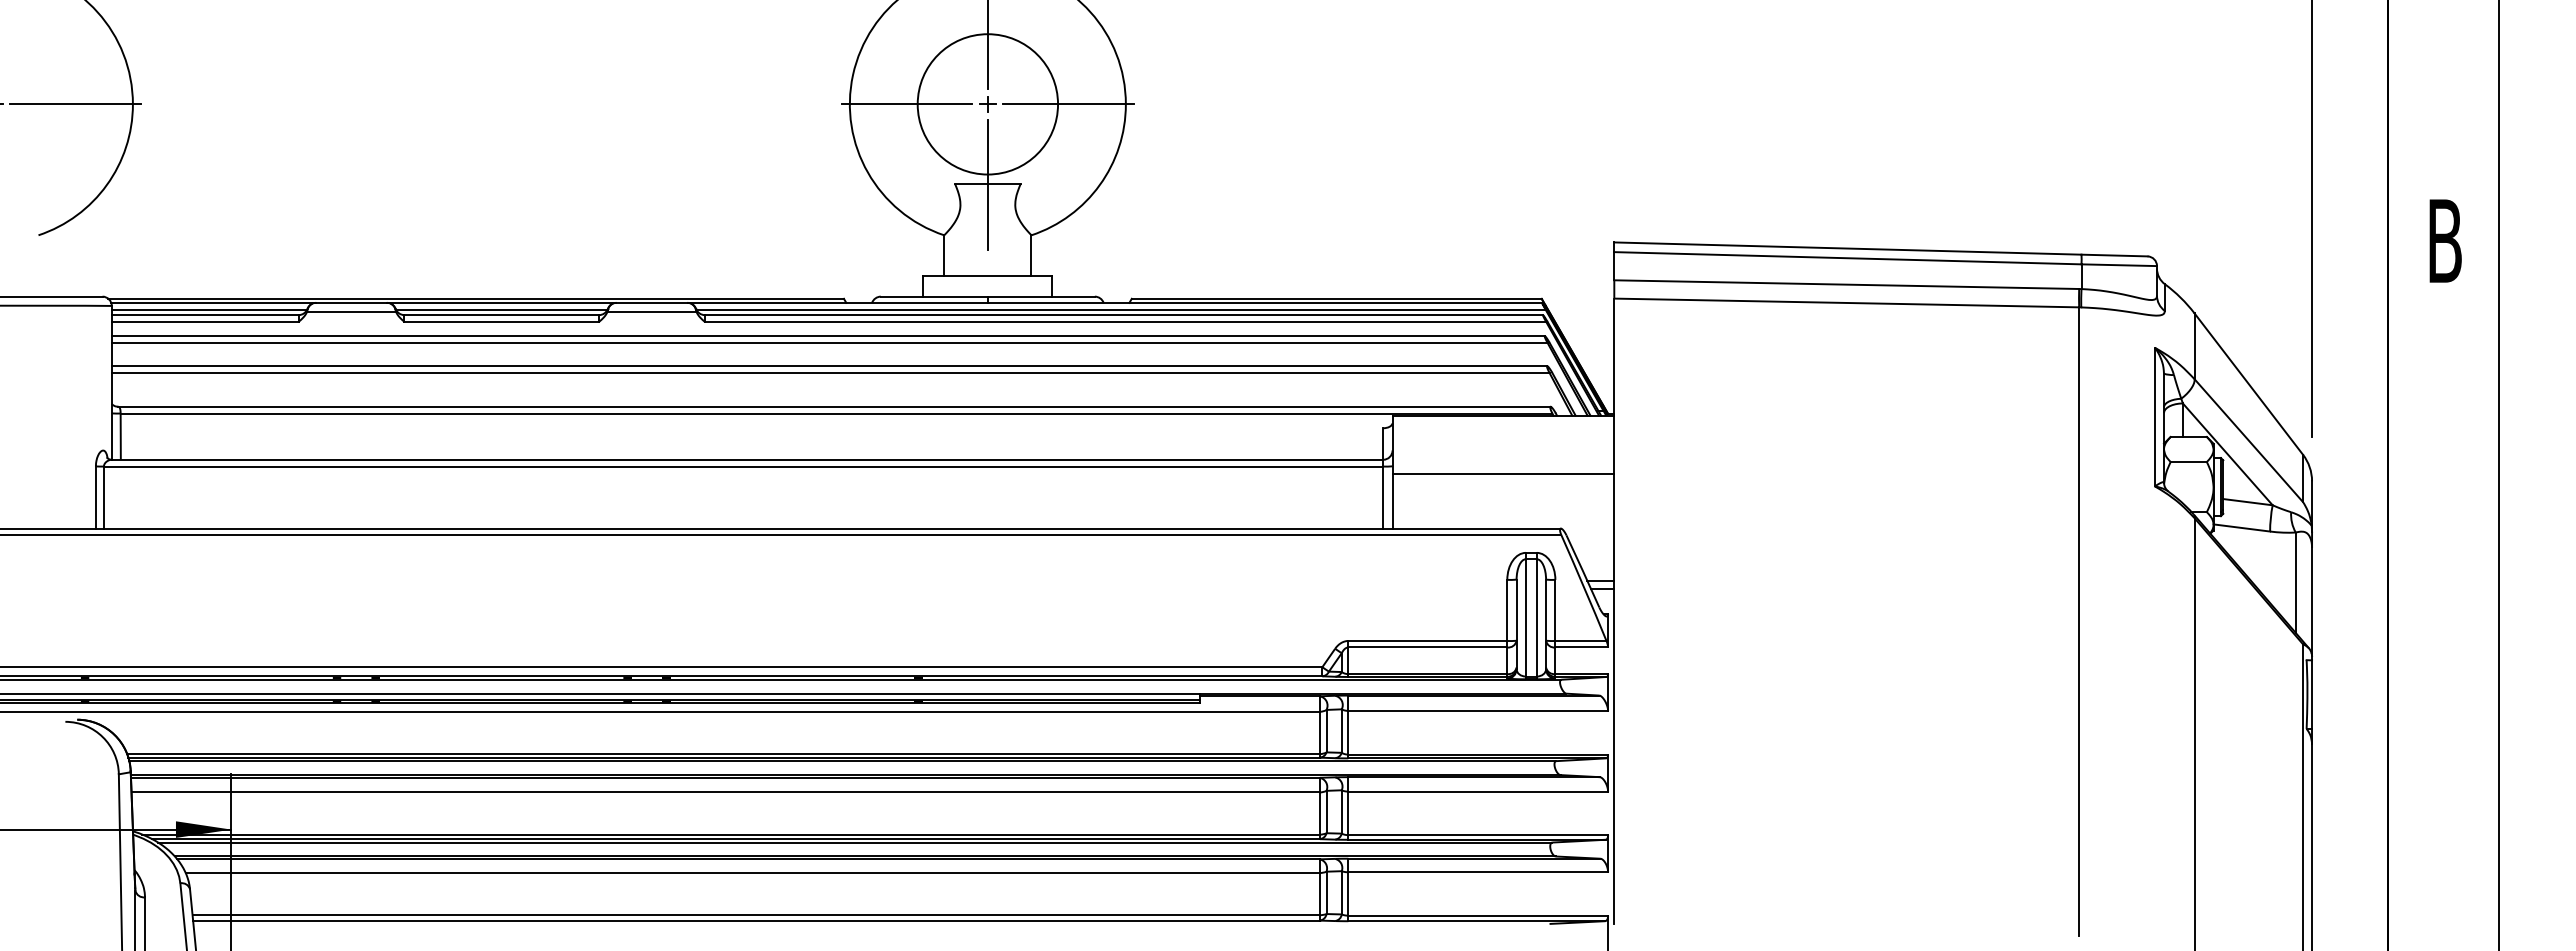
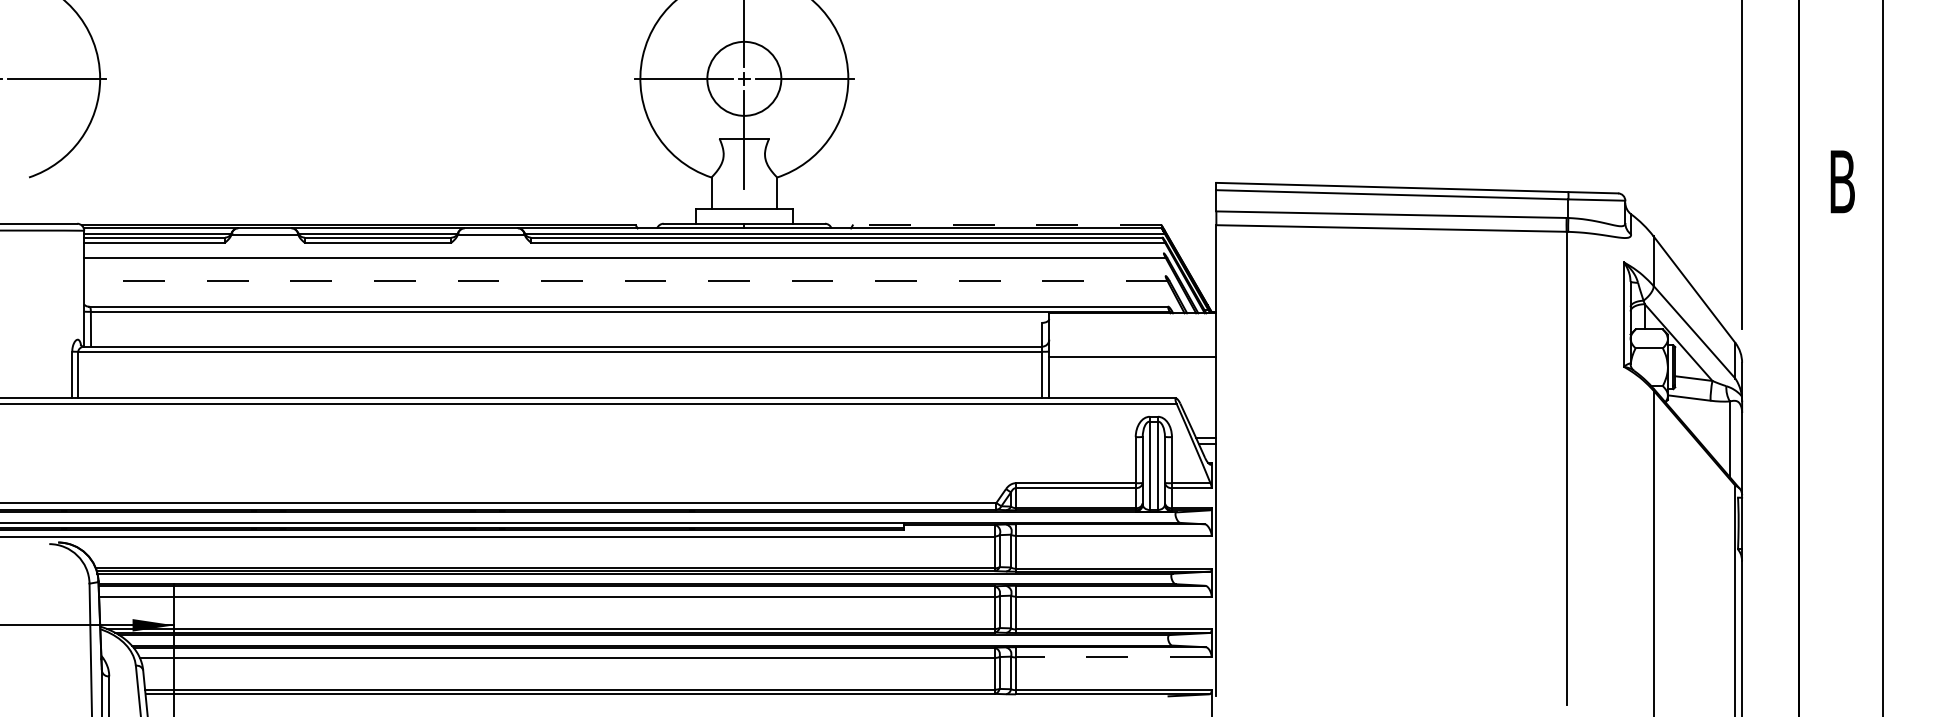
circle: (987, 104) -> (744, 78), size x0.7
line: (1336, 298) -> (1007, 225), solid -> dashed
line: (827, 335) -> (623, 253), removed
line: (829, 366) -> (625, 276), removed
line: (830, 372) -> (625, 280), solid -> dashed
line: (1478, 872) -> (1114, 657), solid -> dashed

